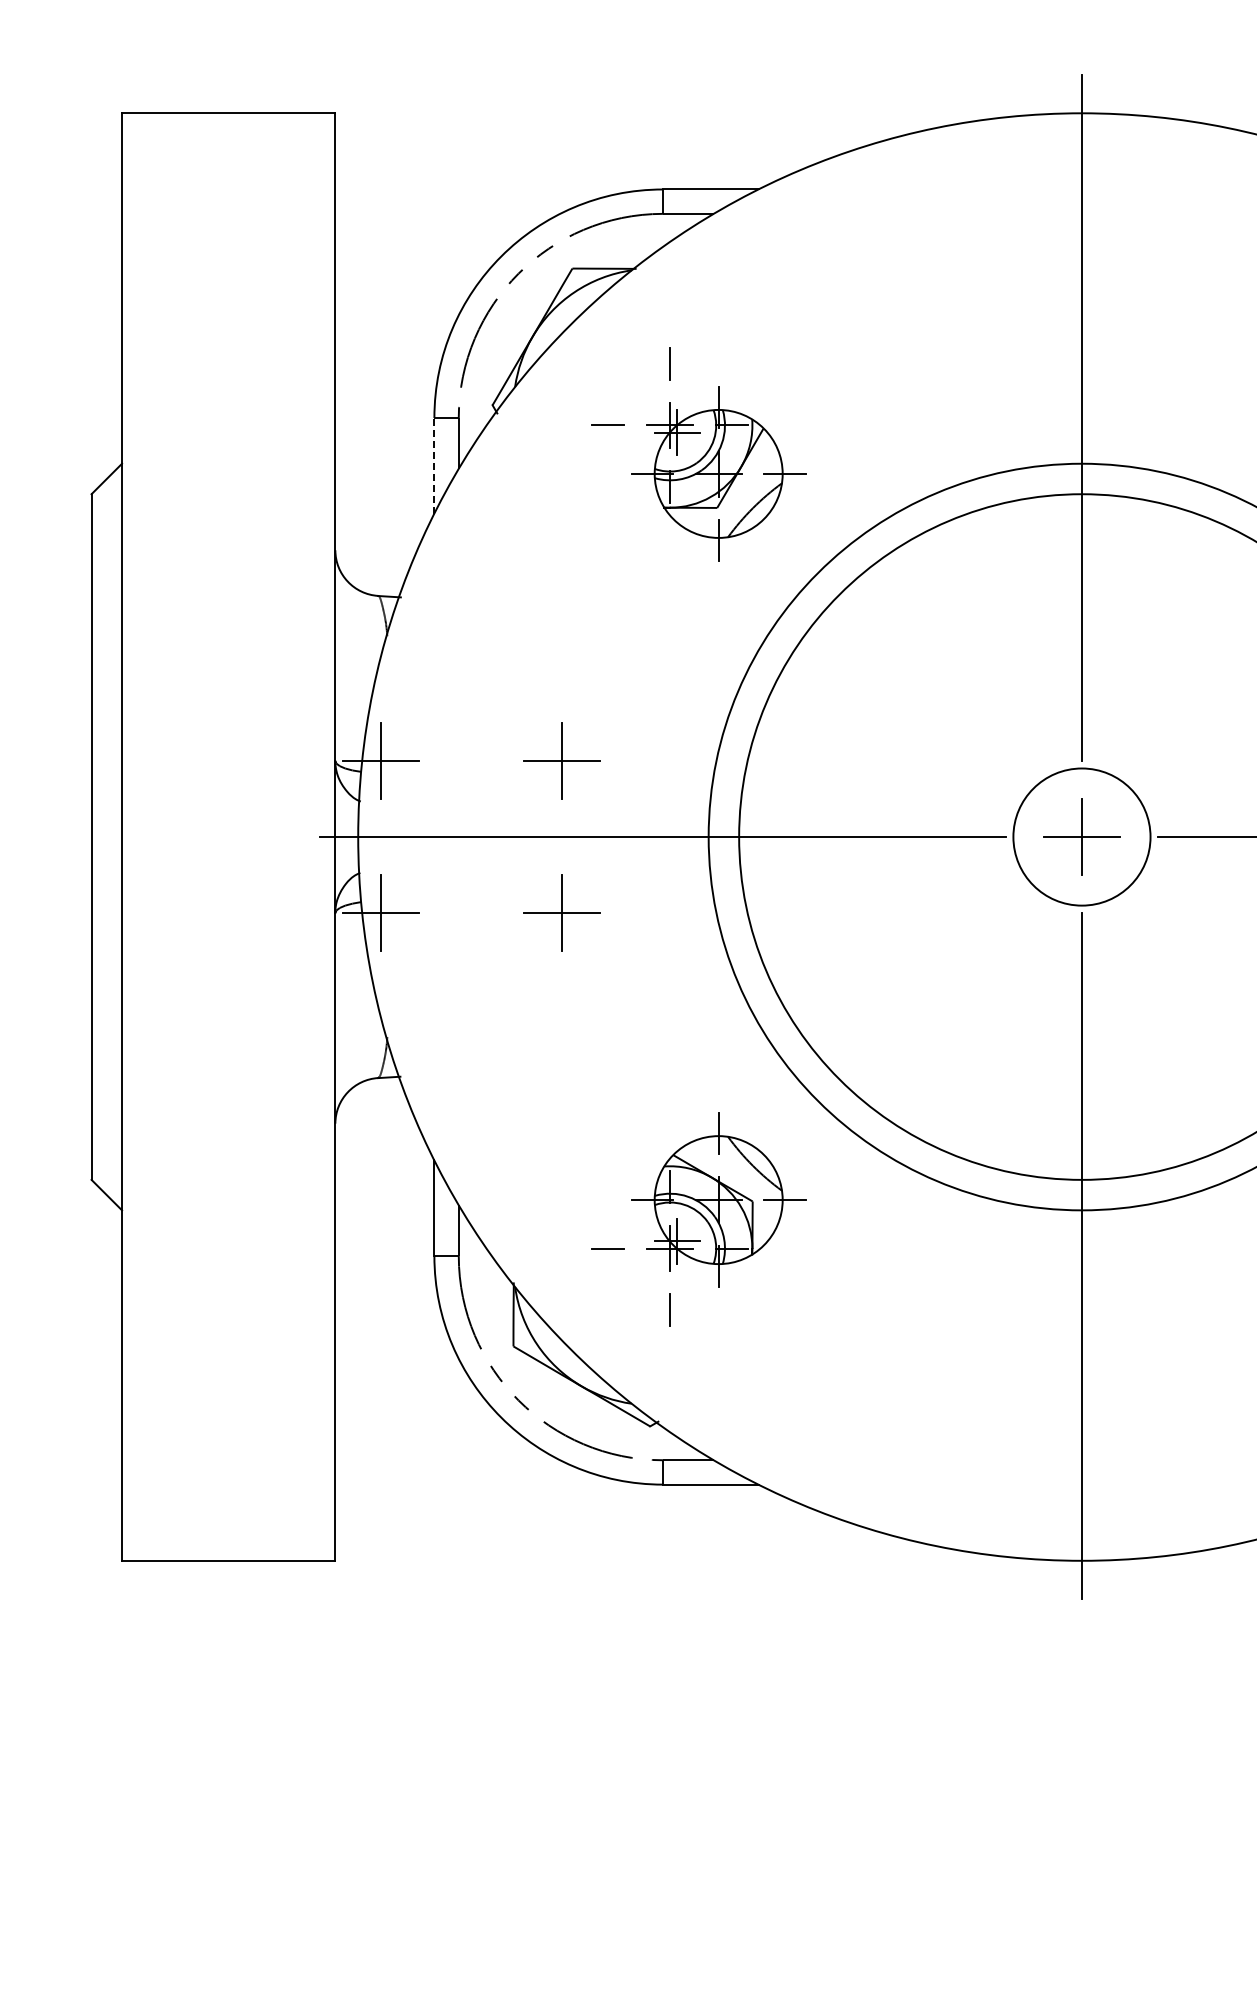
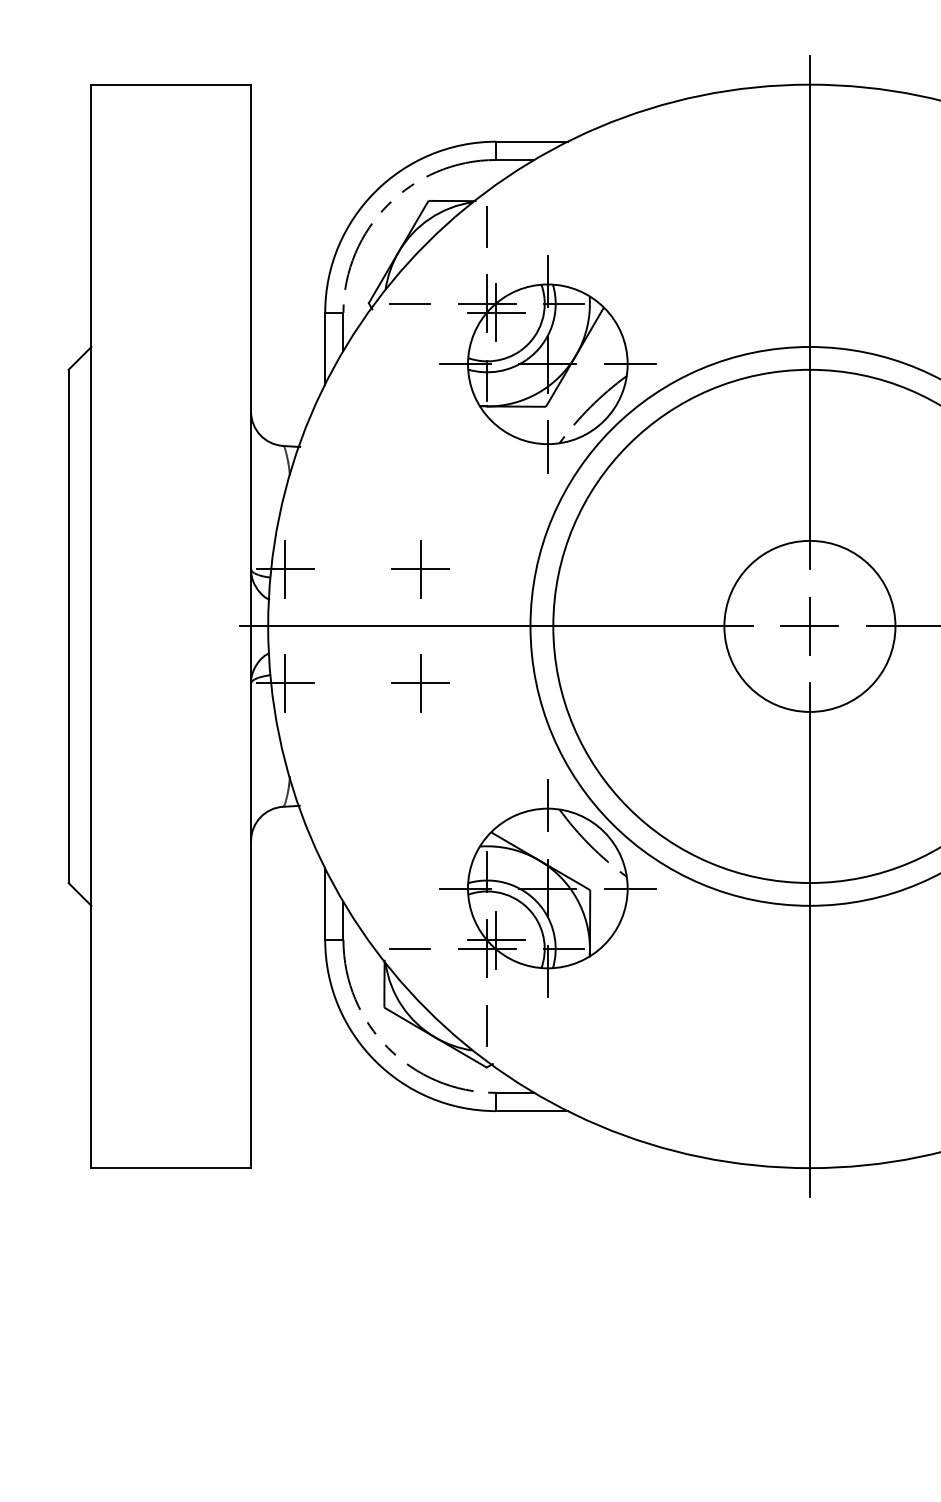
part: (698, 454) -> (522, 340), size x1.67
line: (434, 465) -> (325, 348), dashed -> solid
circle: (1081, 836) -> (809, 626), size x1.67
part: (698, 1219) -> (522, 912), size x1.67

